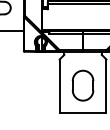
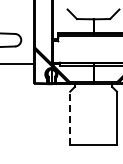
part: (83, 85) -> (93, 117), removed
line: (60, 86) -> (70, 118), solid -> dashed

